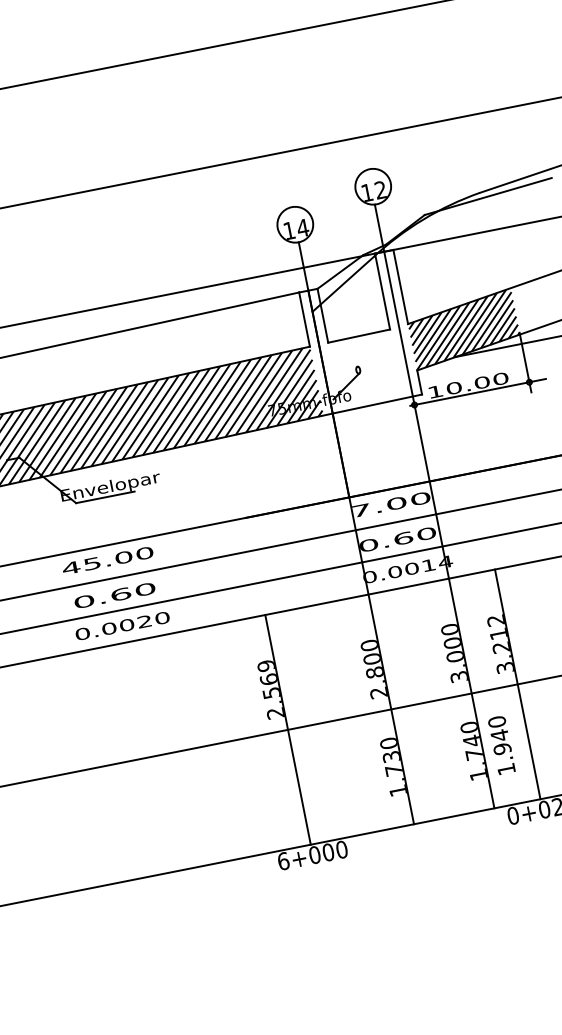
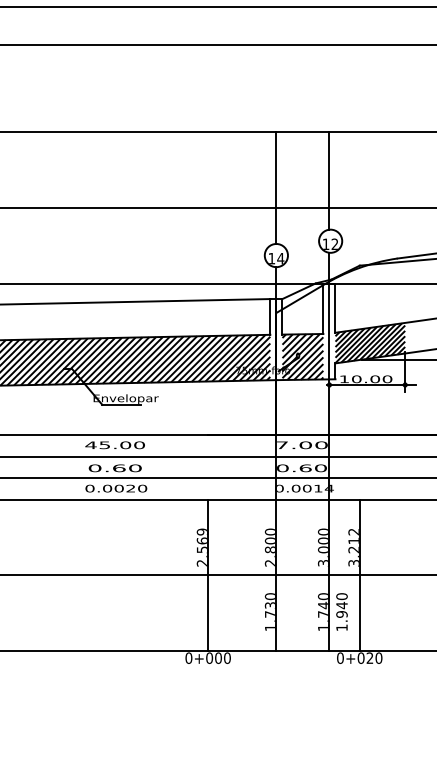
line: (353, 95) -> (329, 180), added
line: (275, 121) -> (276, 187), added
hatch: (365, 369) -> (302, 356), added
text: (282, 860) -> (188, 657), 6+000 -> 0+000

